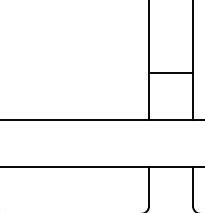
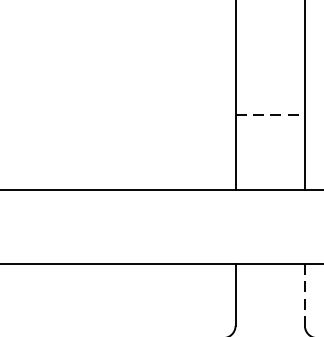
line: (171, 72) -> (271, 114), solid -> dashed
line: (192, 186) -> (304, 294), solid -> dashed

